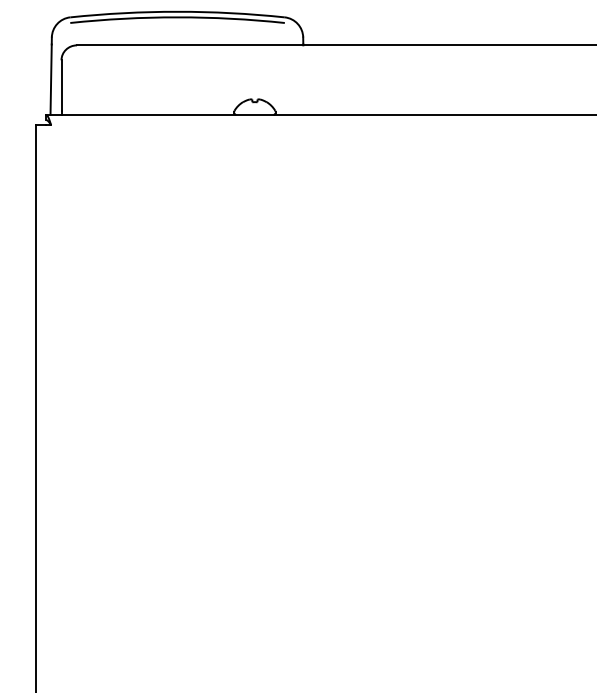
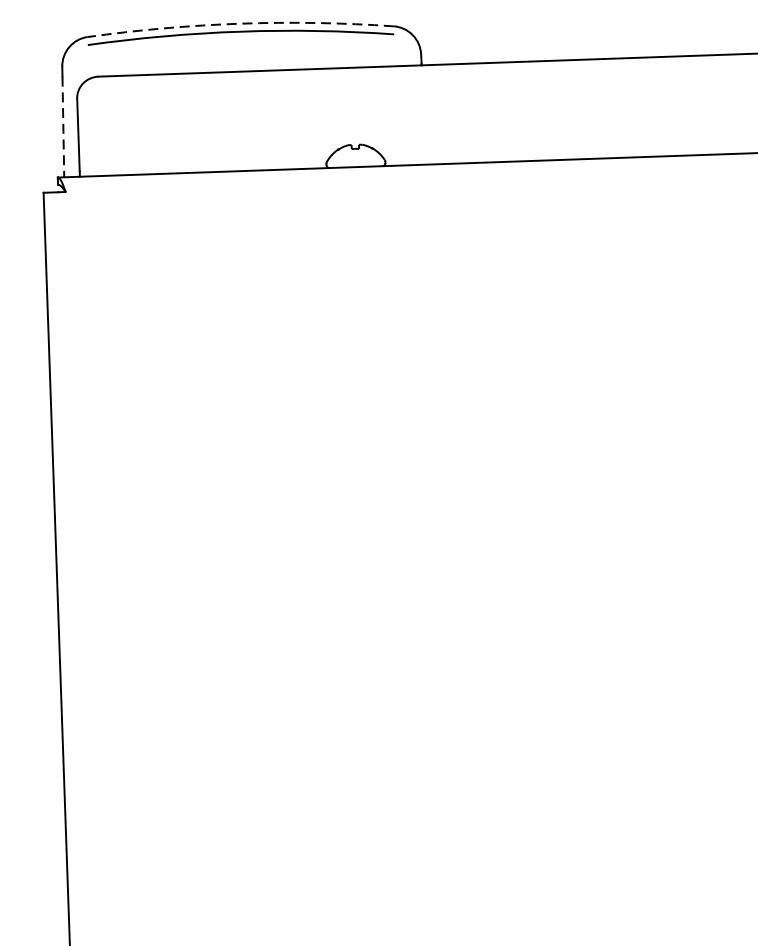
arc: (177, 11) -> (240, 23), solid -> dashed
line: (51, 80) -> (63, 128), solid -> dashed

